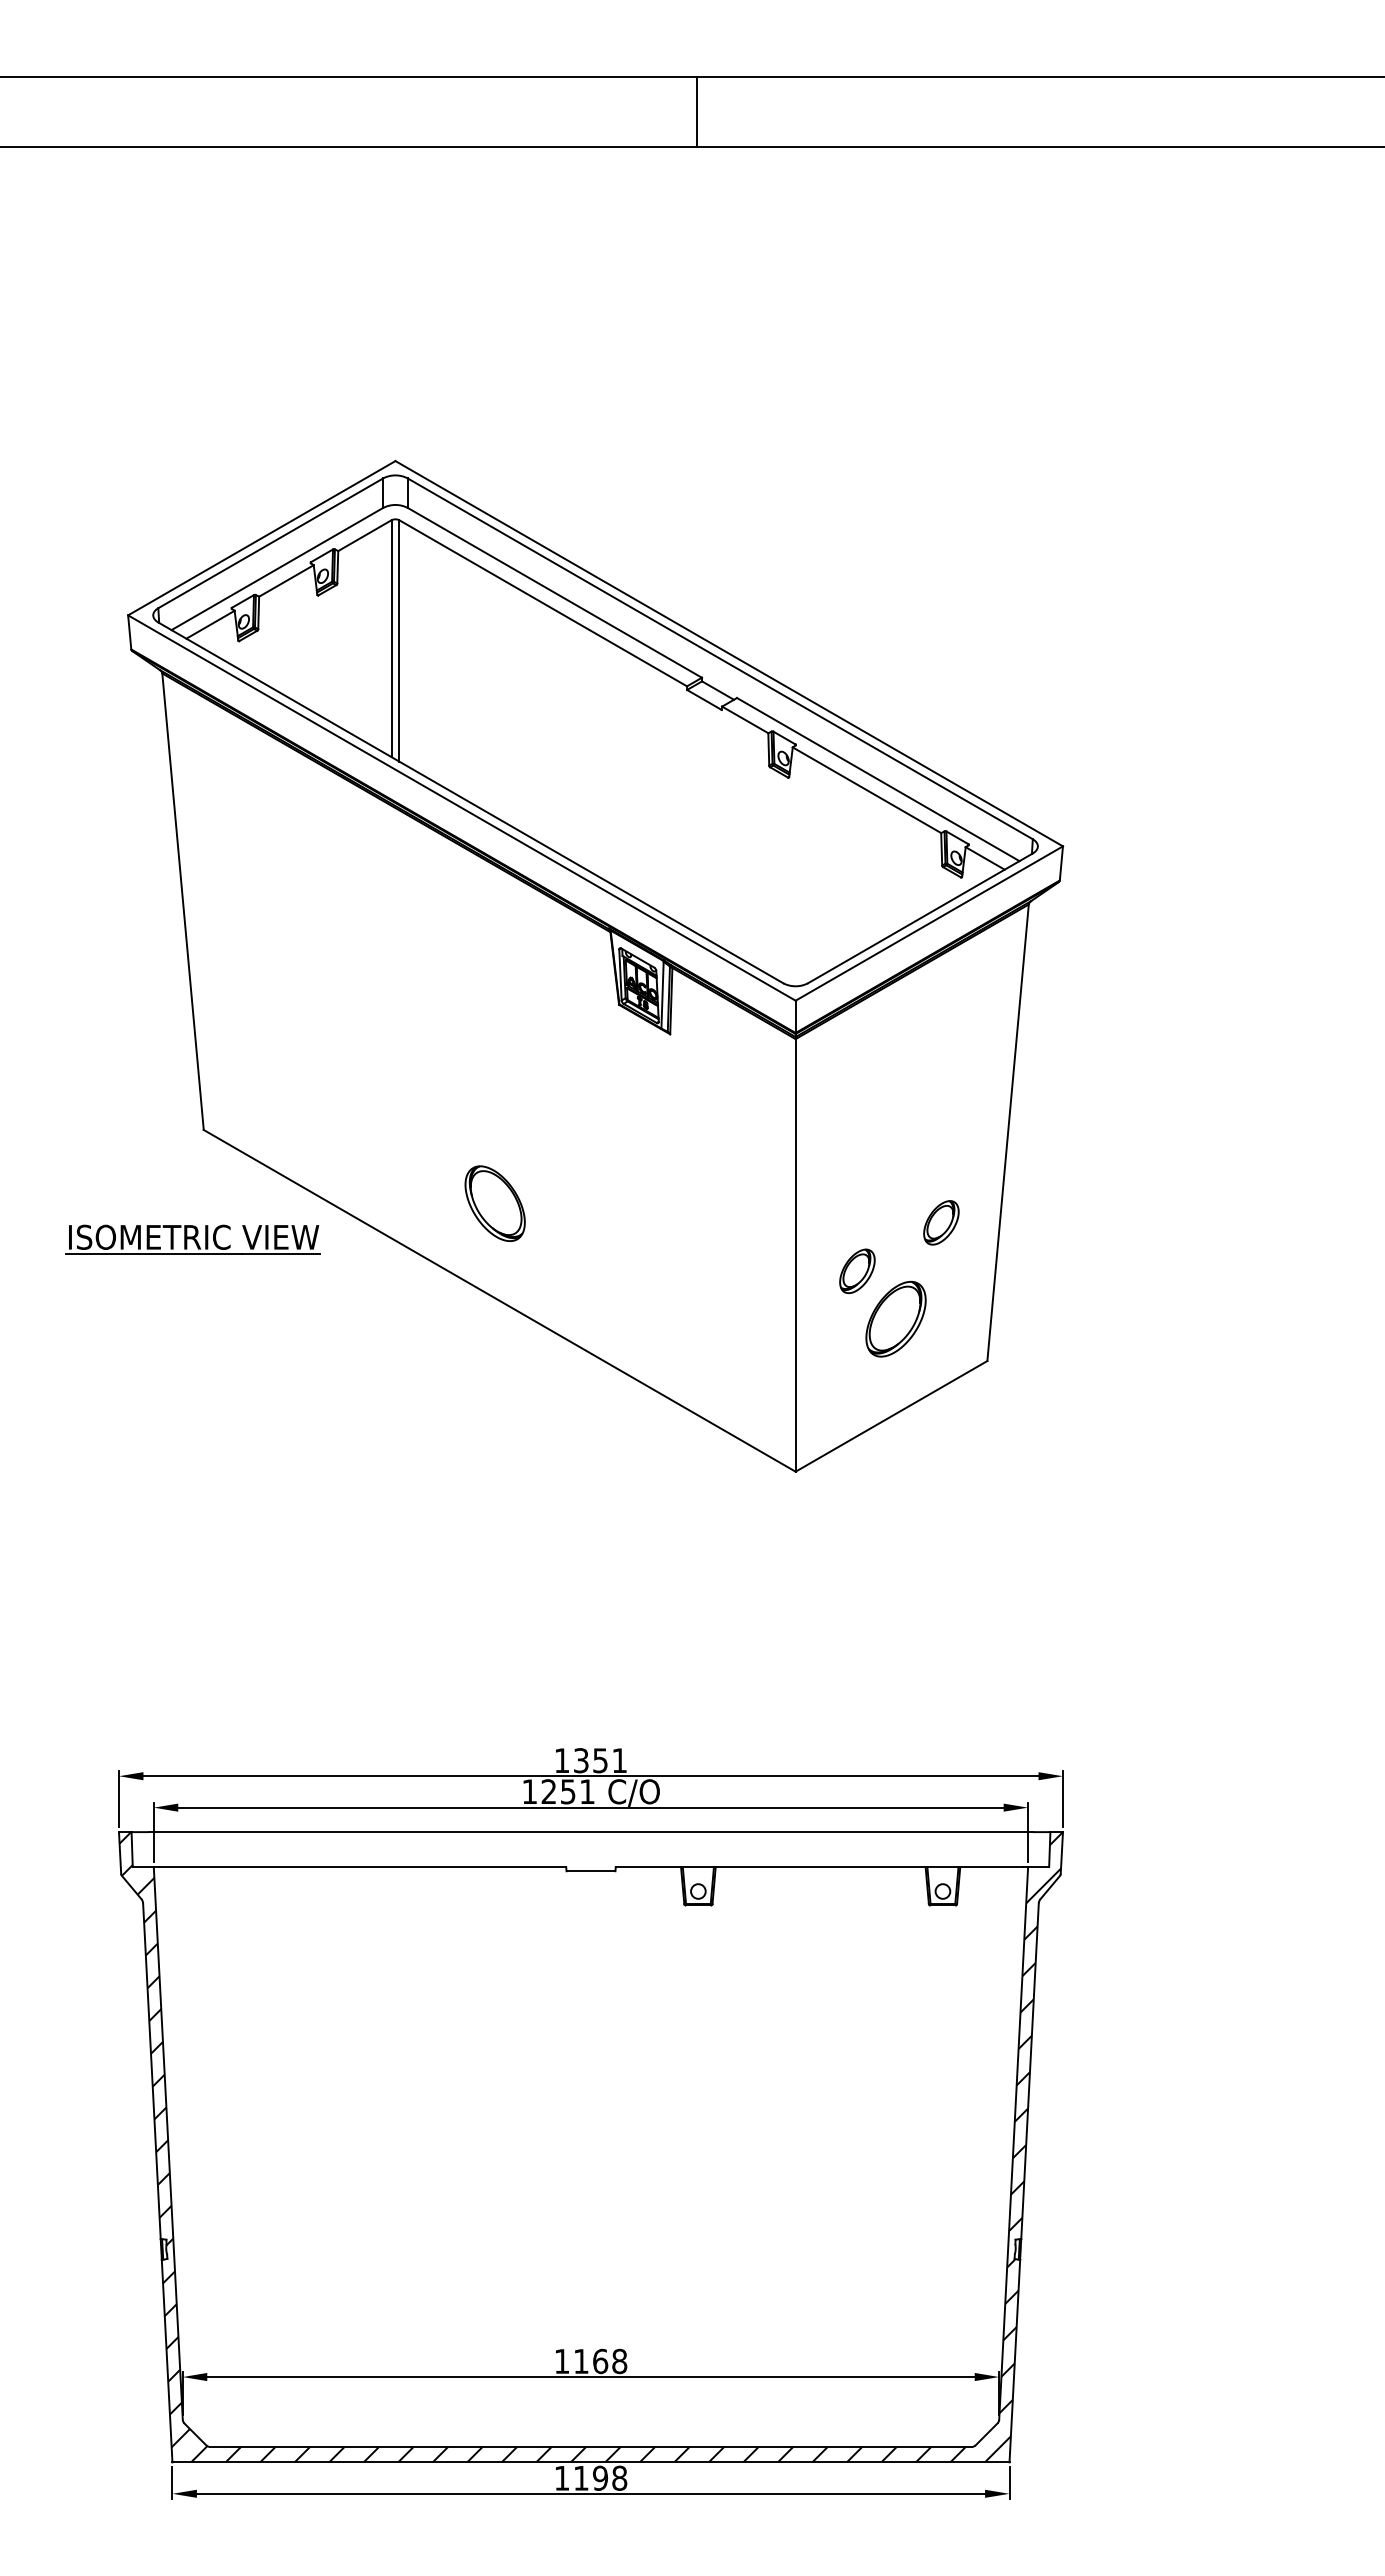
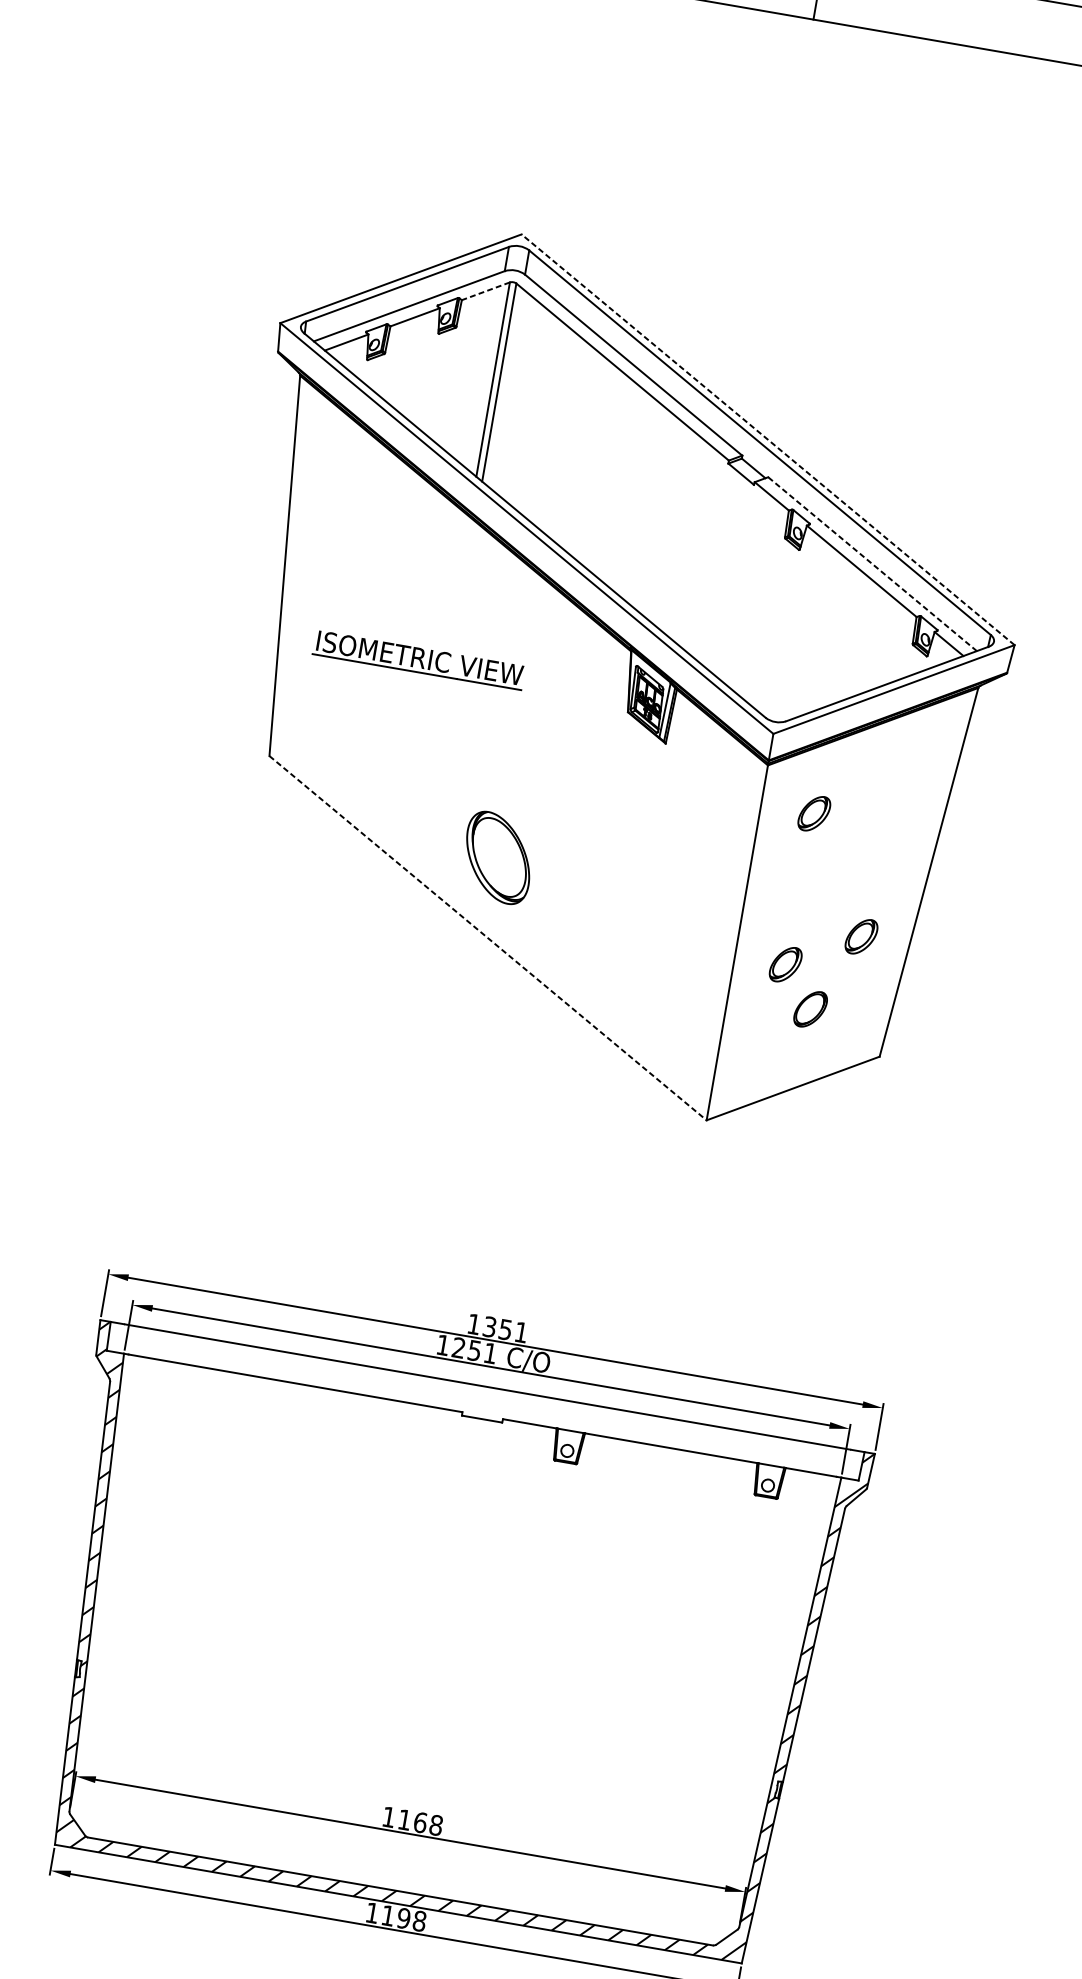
line: (364, 535) -> (485, 291), solid -> dashed
line: (728, 653) -> (767, 439), solid -> dashed
line: (877, 779) -> (871, 564), solid -> dashed
part: (860, 1086) -> (814, 813), added
part: (494, 1203) -> (497, 857), size x1.4
part: (192, 1239) -> (418, 659), moved
line: (499, 1300) -> (487, 937), solid -> dashed
part: (895, 1318) -> (810, 1008), size x0.6

